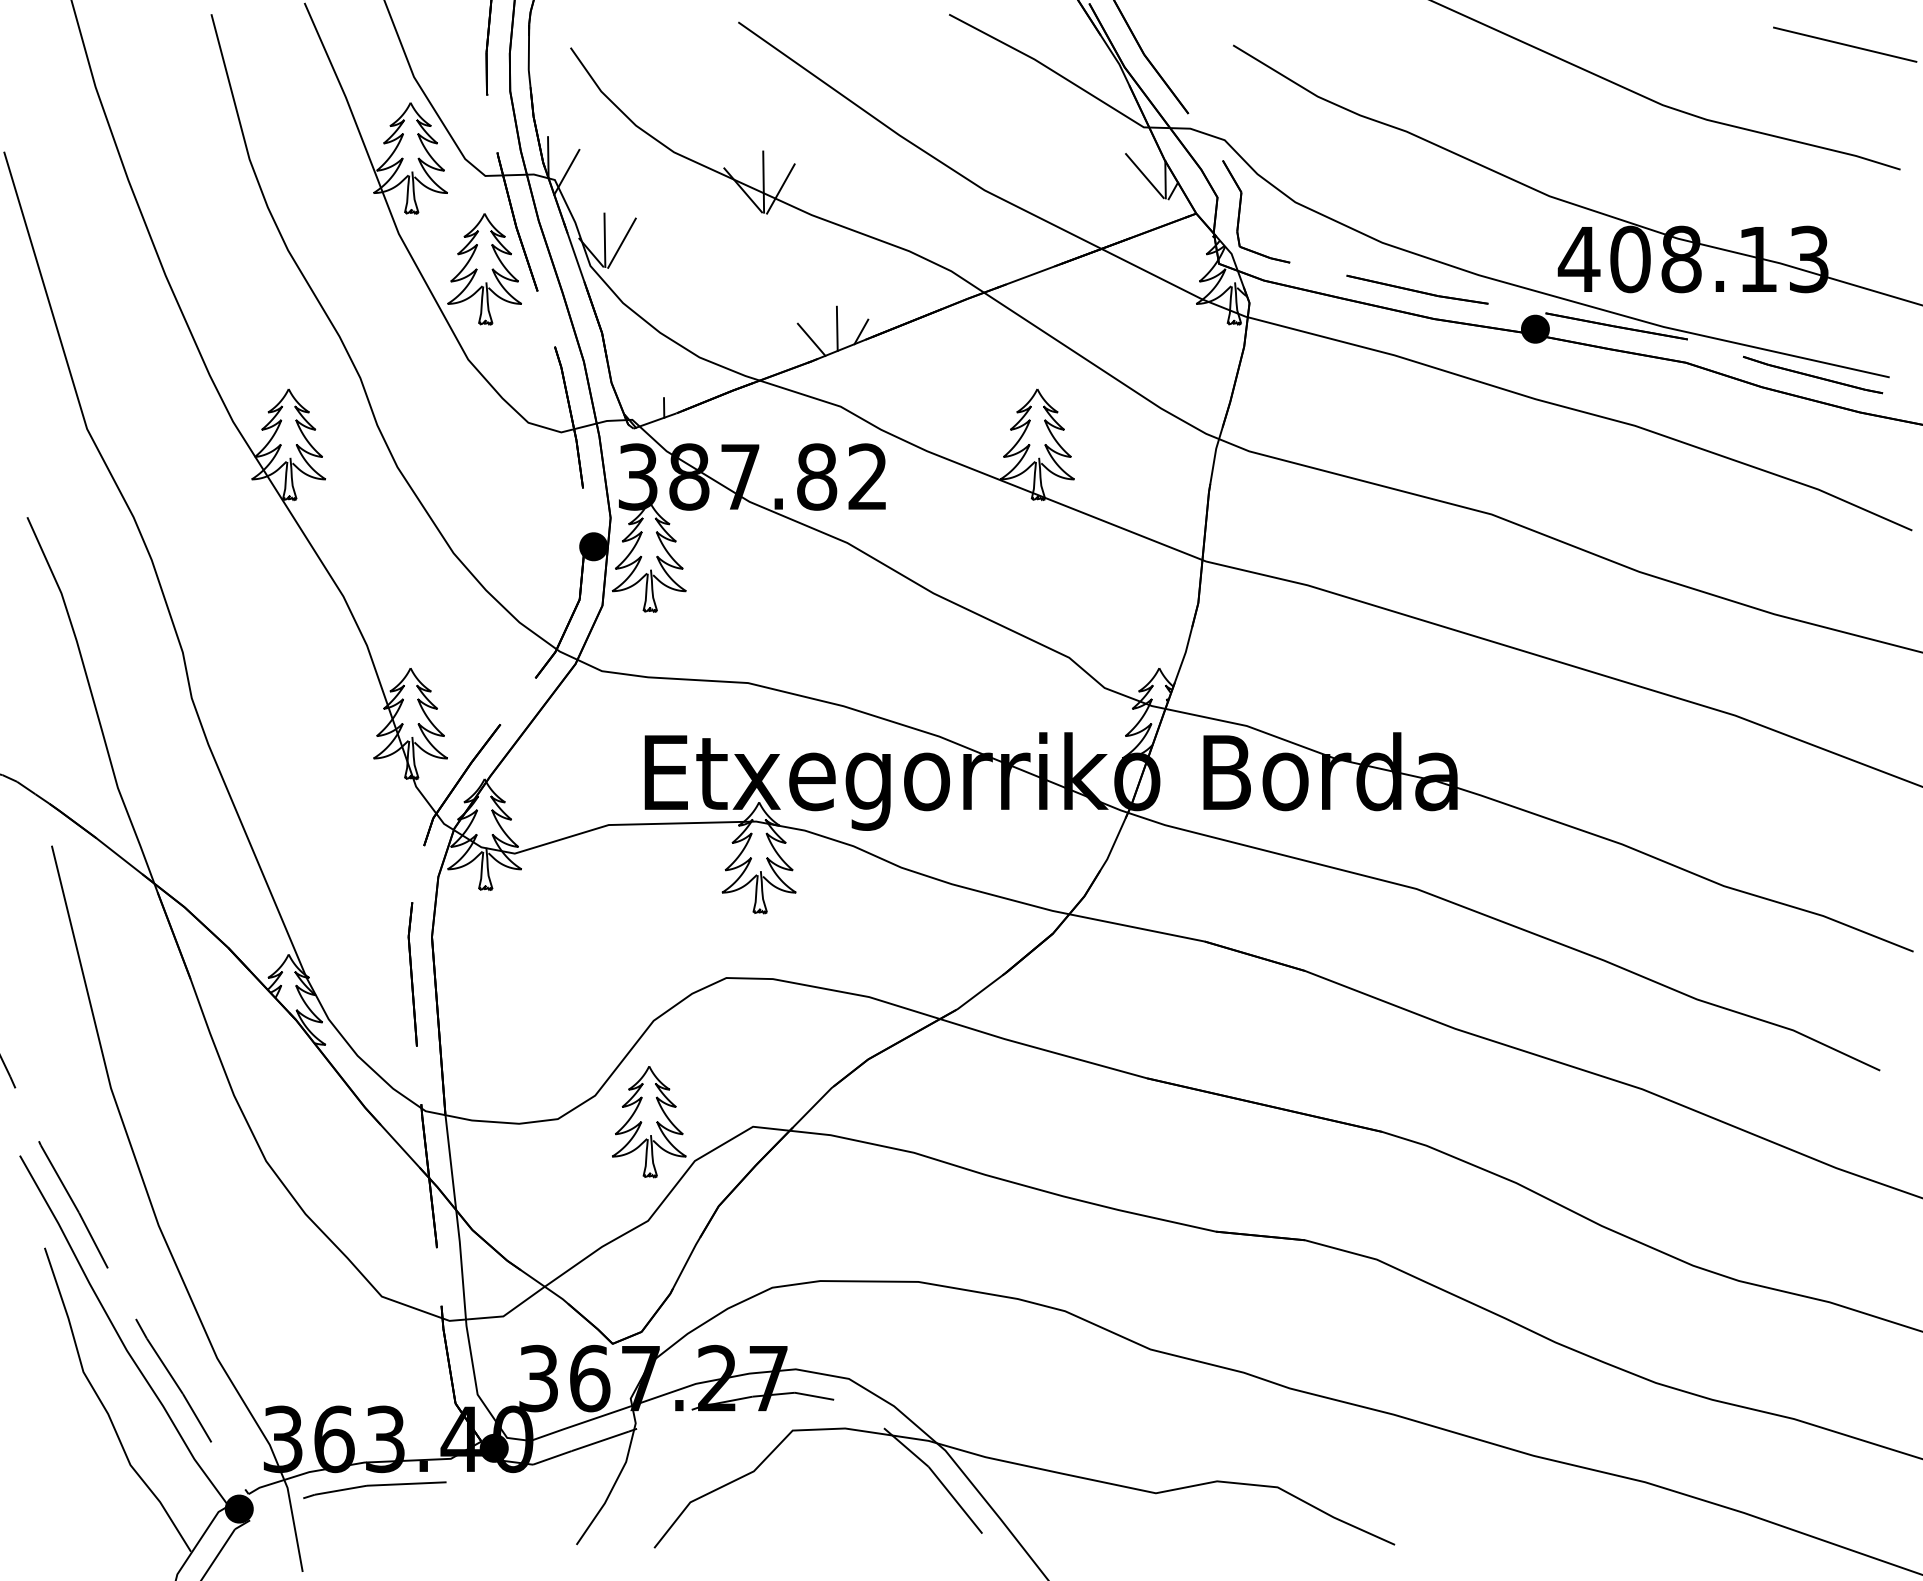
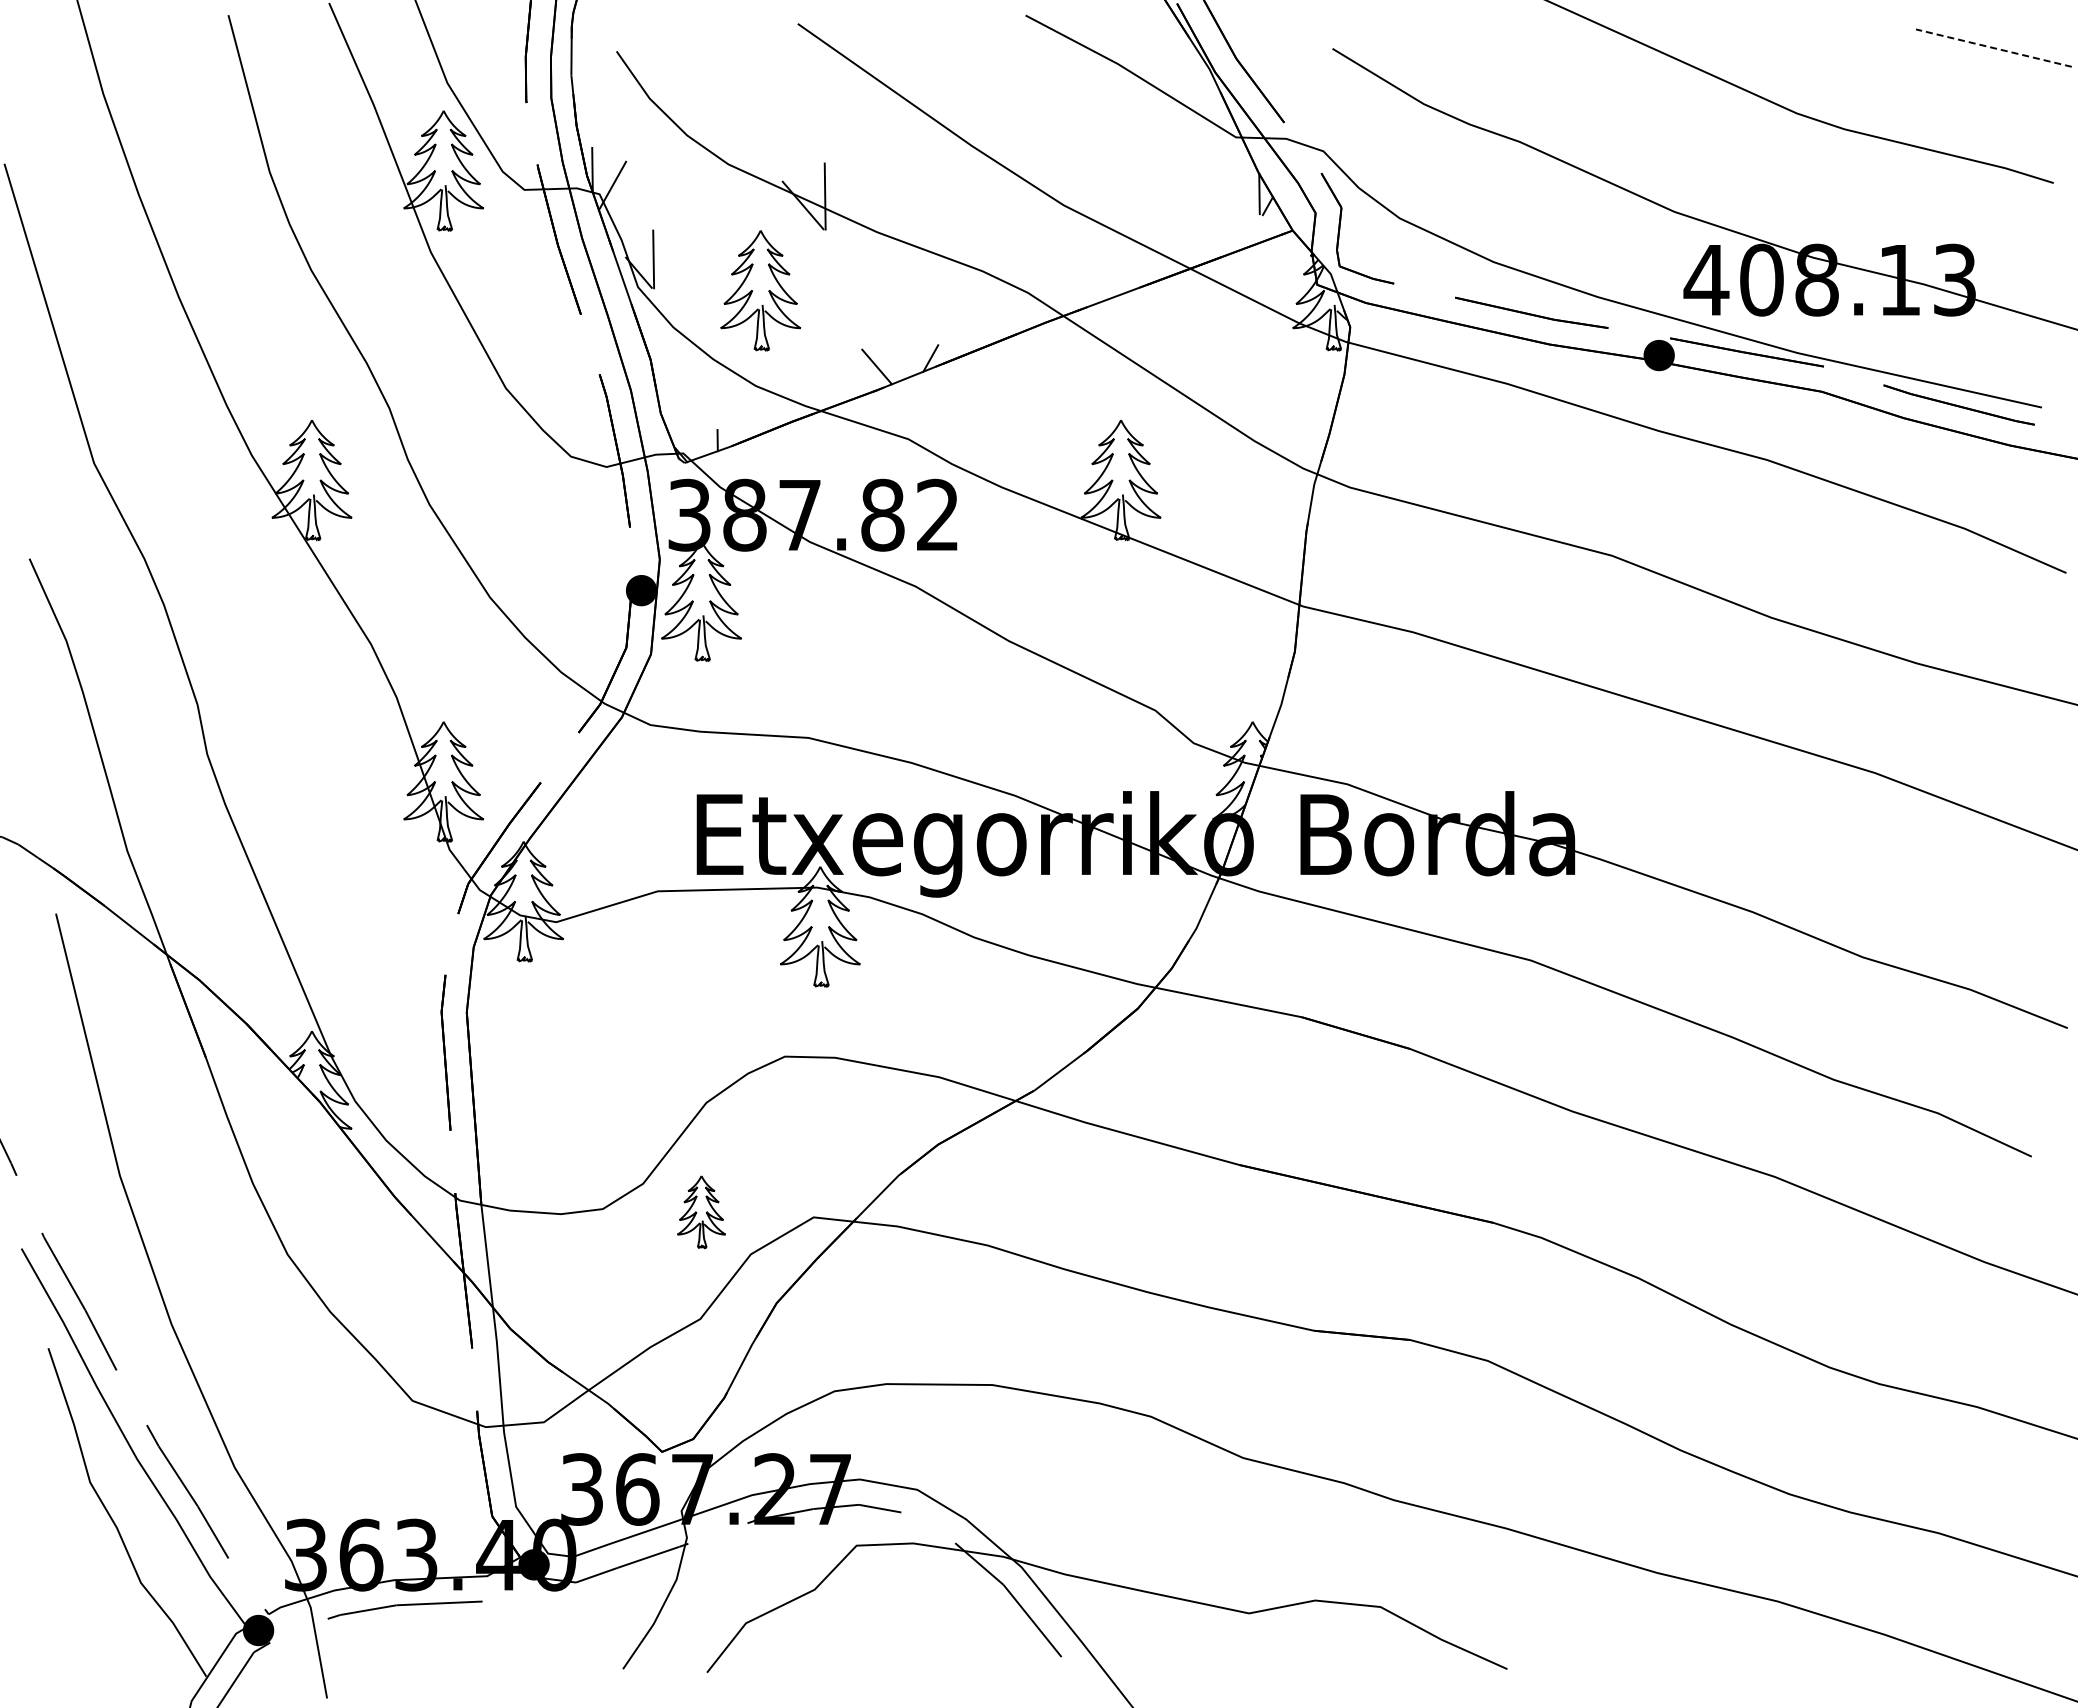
line: (1844, 45) -> (1993, 48), solid -> dashed
line: (1144, 175) -> (1236, 189), removed
line: (780, 188) -> (843, 203), removed
line: (622, 243) -> (672, 262), removed
part: (484, 269) -> (760, 290), moved
line: (837, 329) -> (904, 355), removed
part: (649, 1121) -> (701, 1211), size x0.6

